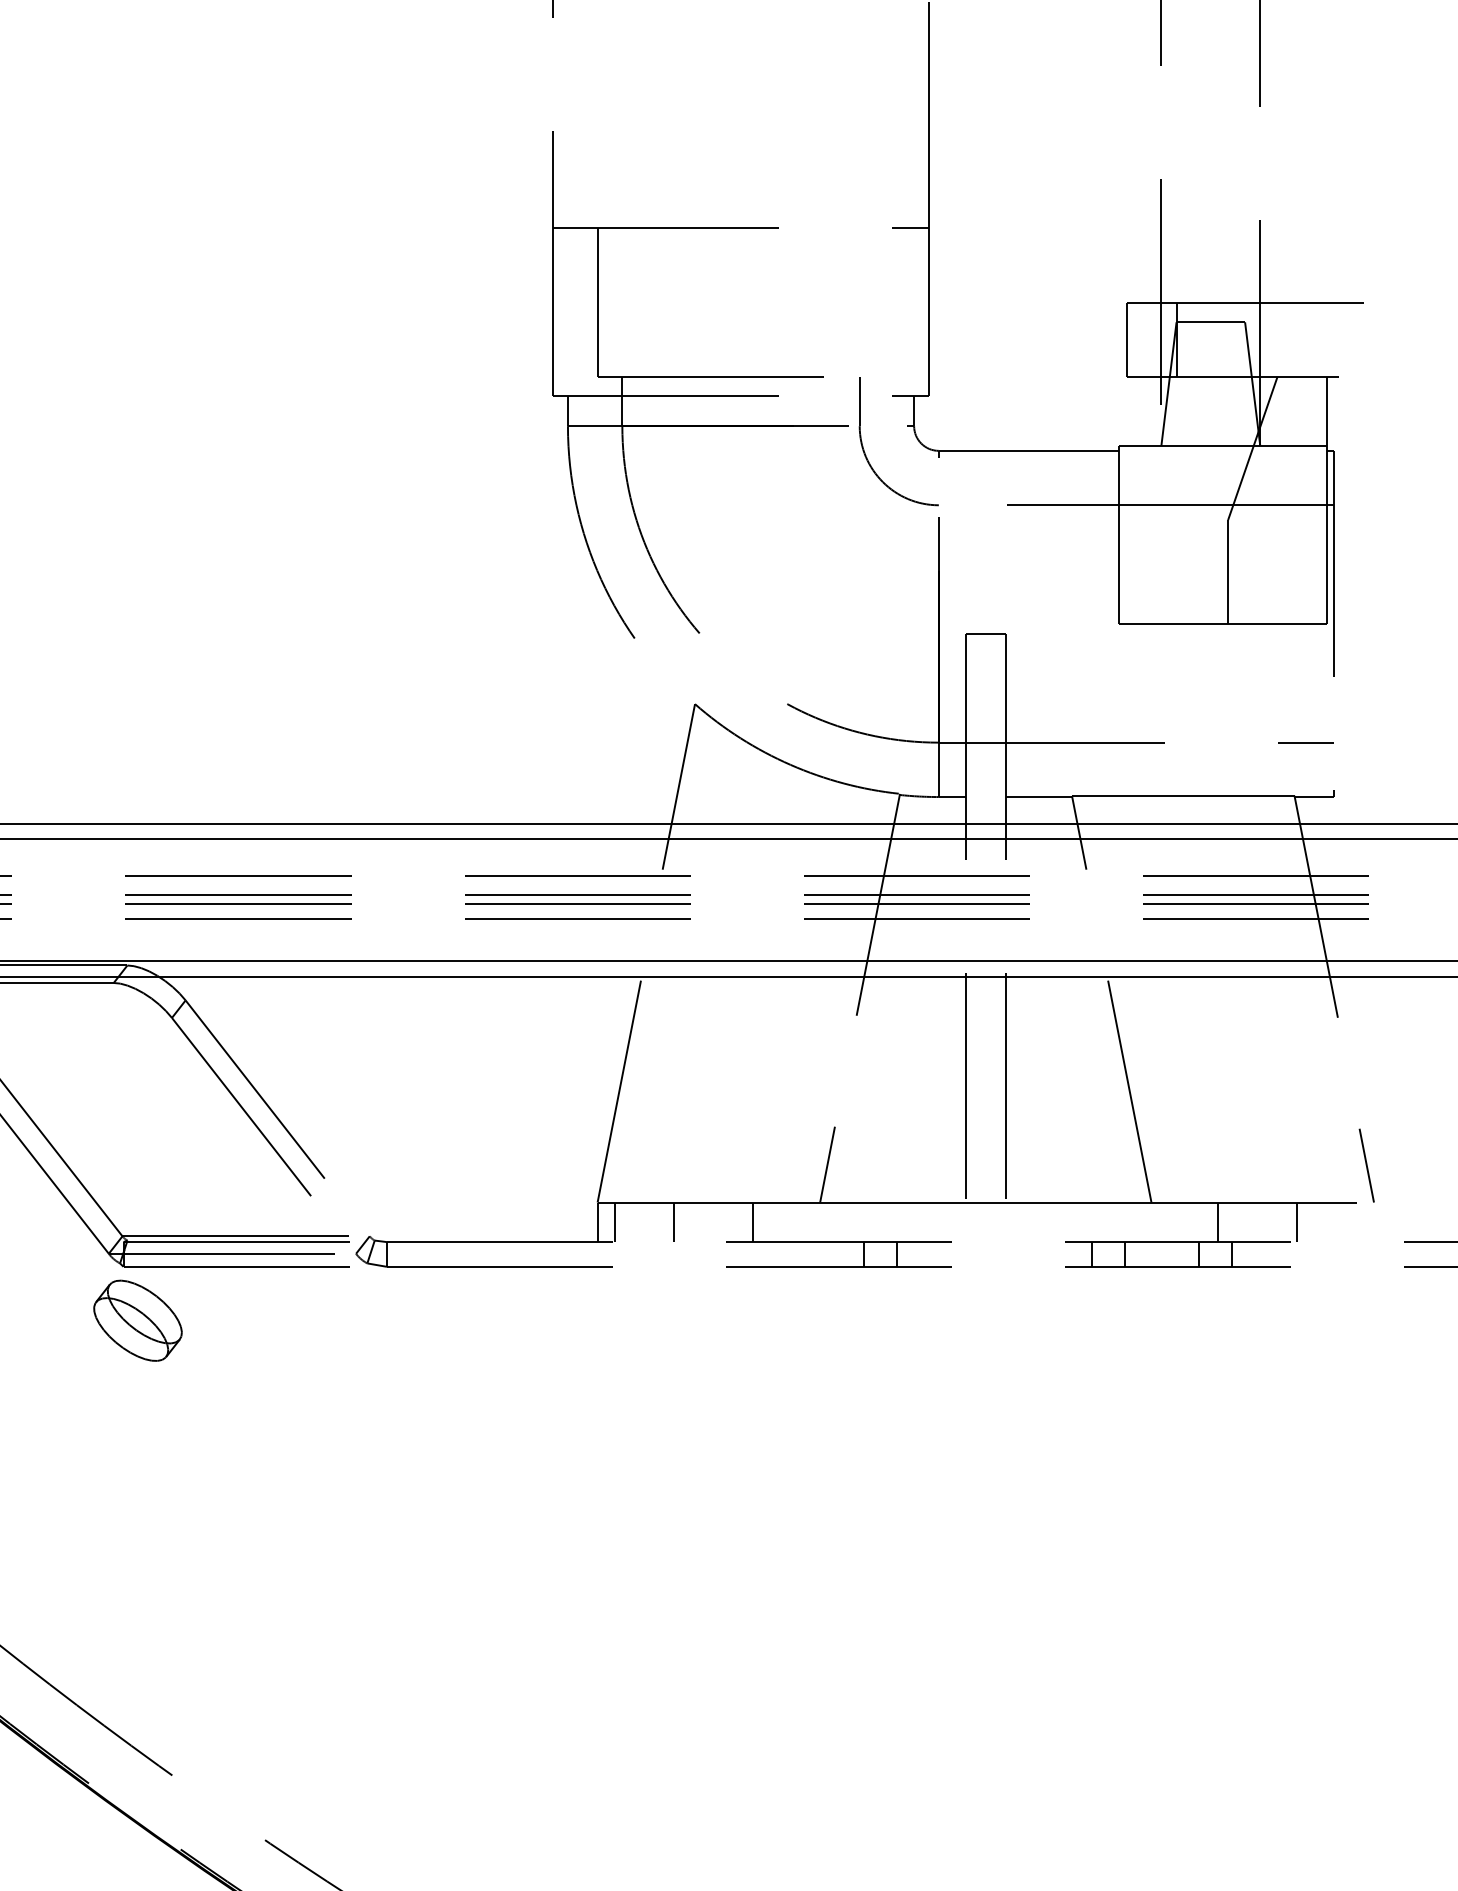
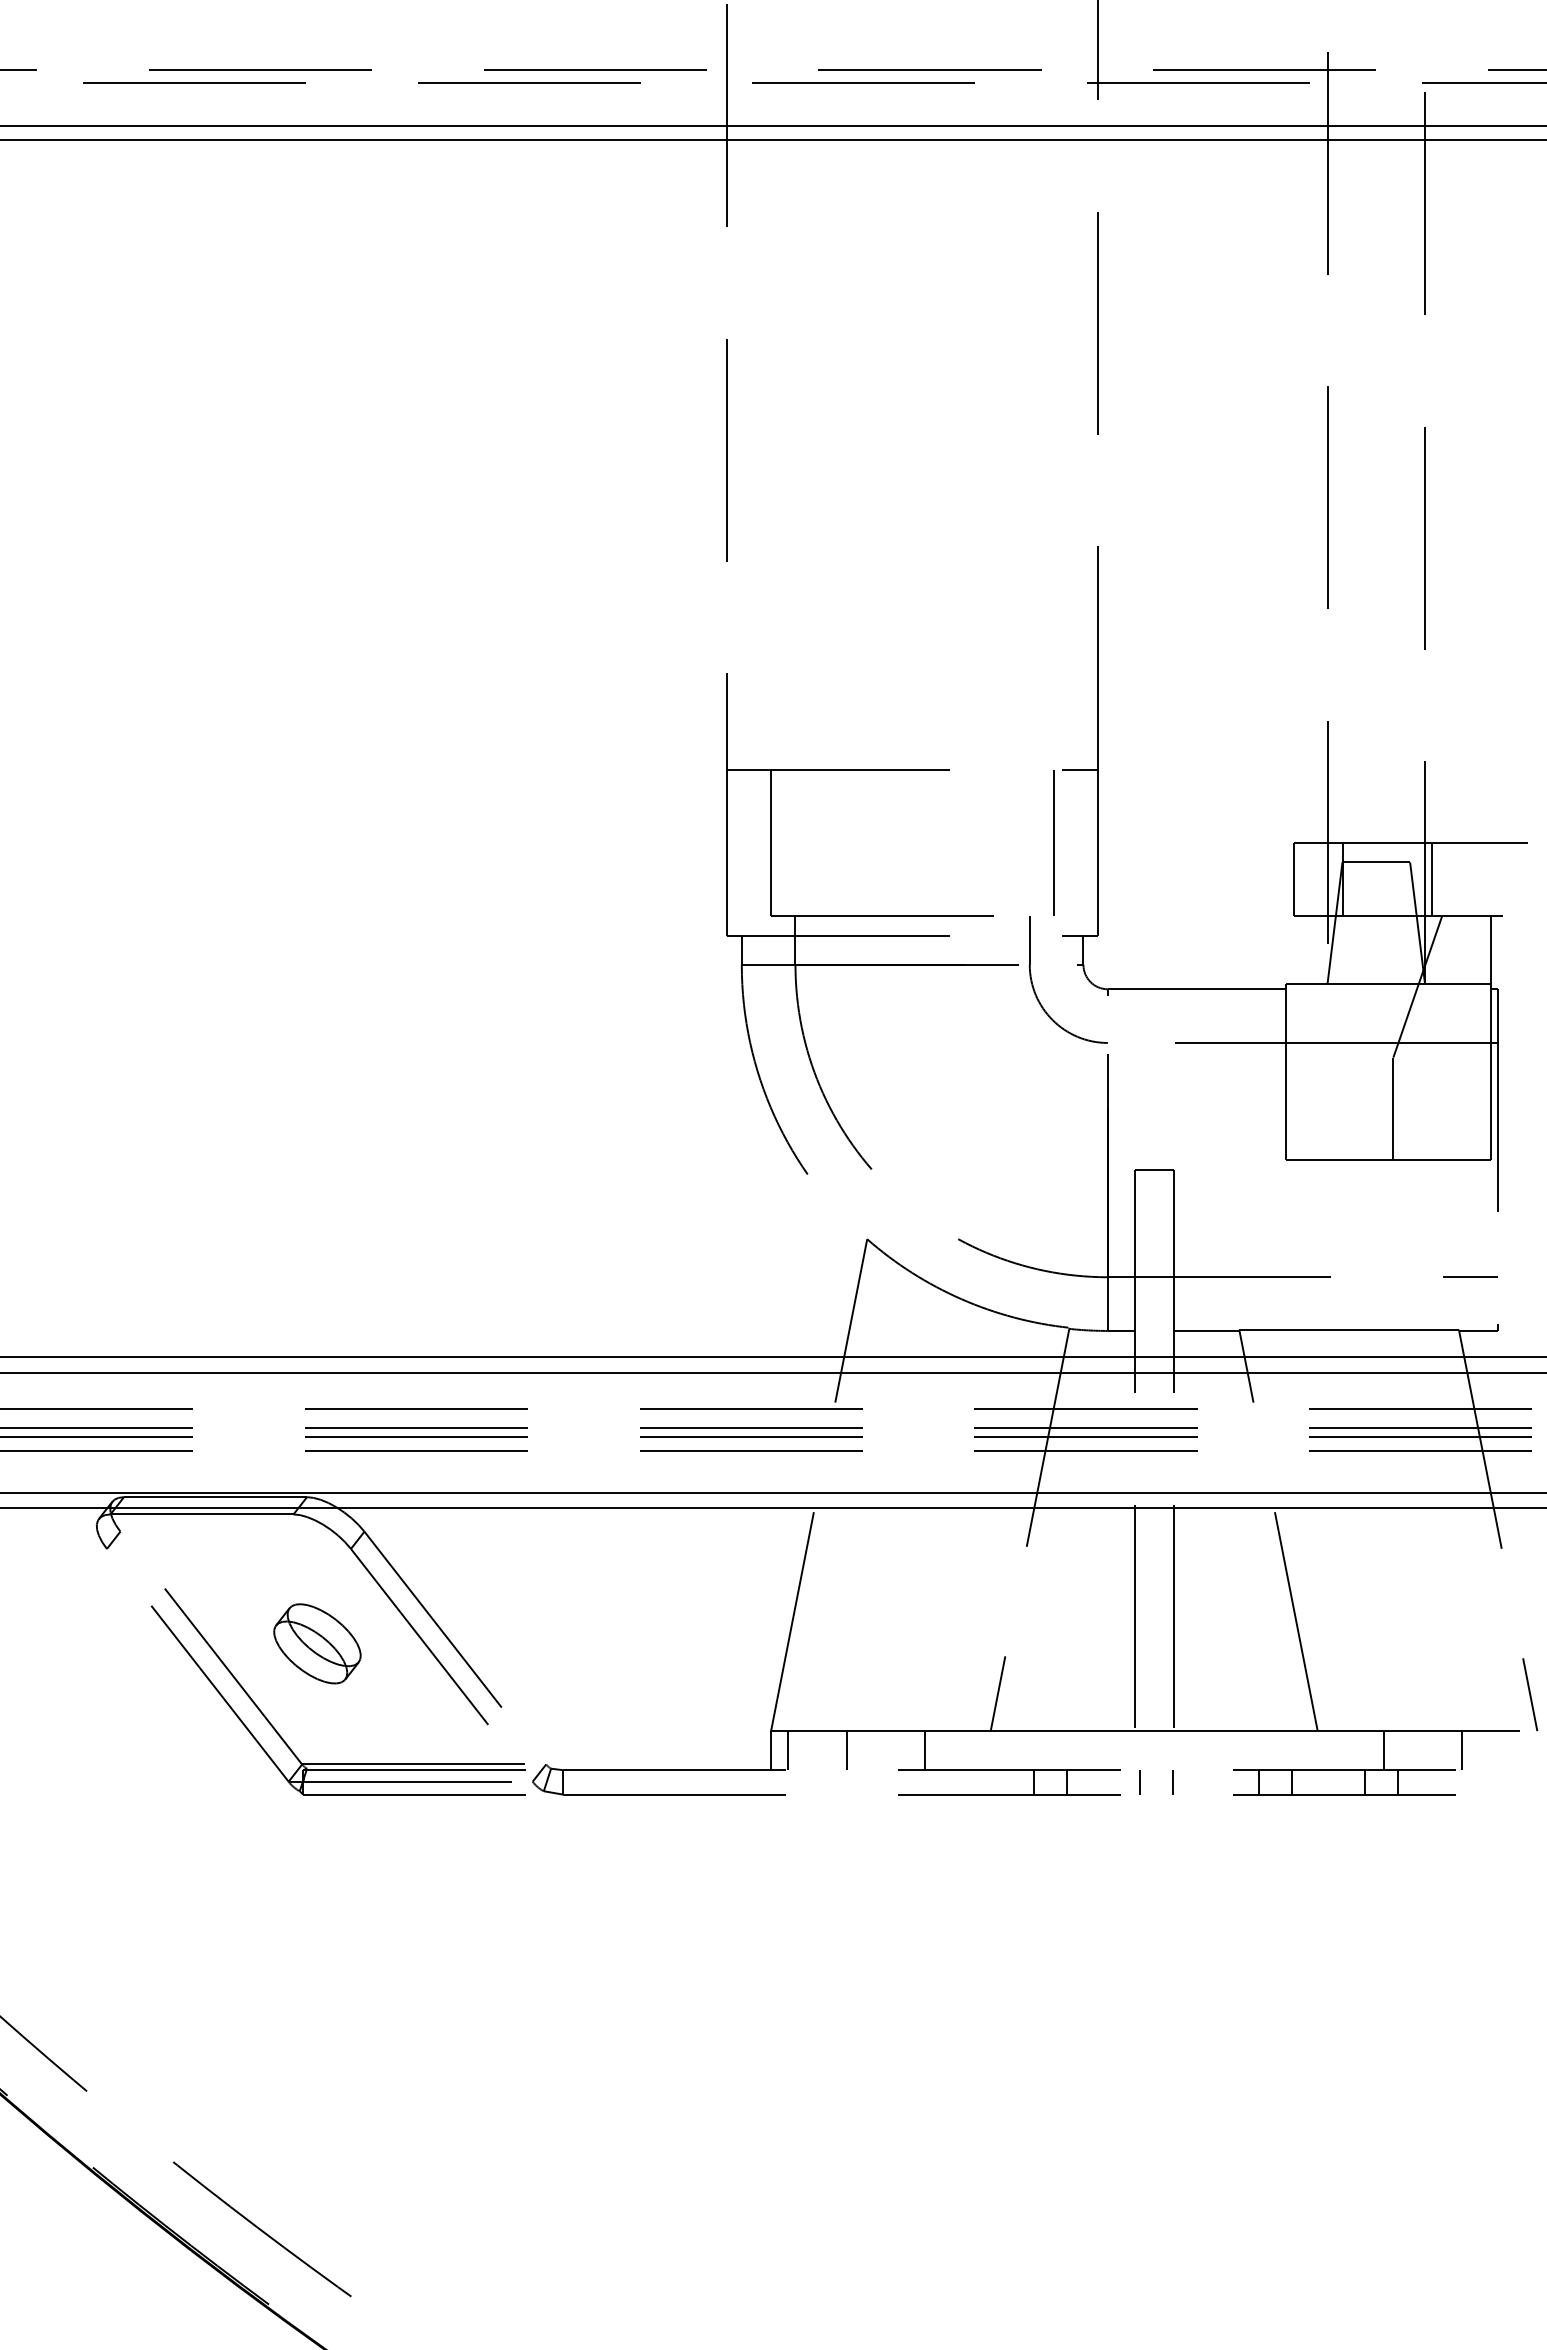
line: (884, 302) -> (1054, 842), added
line: (1266, 339) -> (1431, 879), added
line: (971, 1254) -> (1140, 1782), added
line: (1005, 1254) -> (1173, 1782), added
part: (138, 1320) -> (317, 1643), moved

